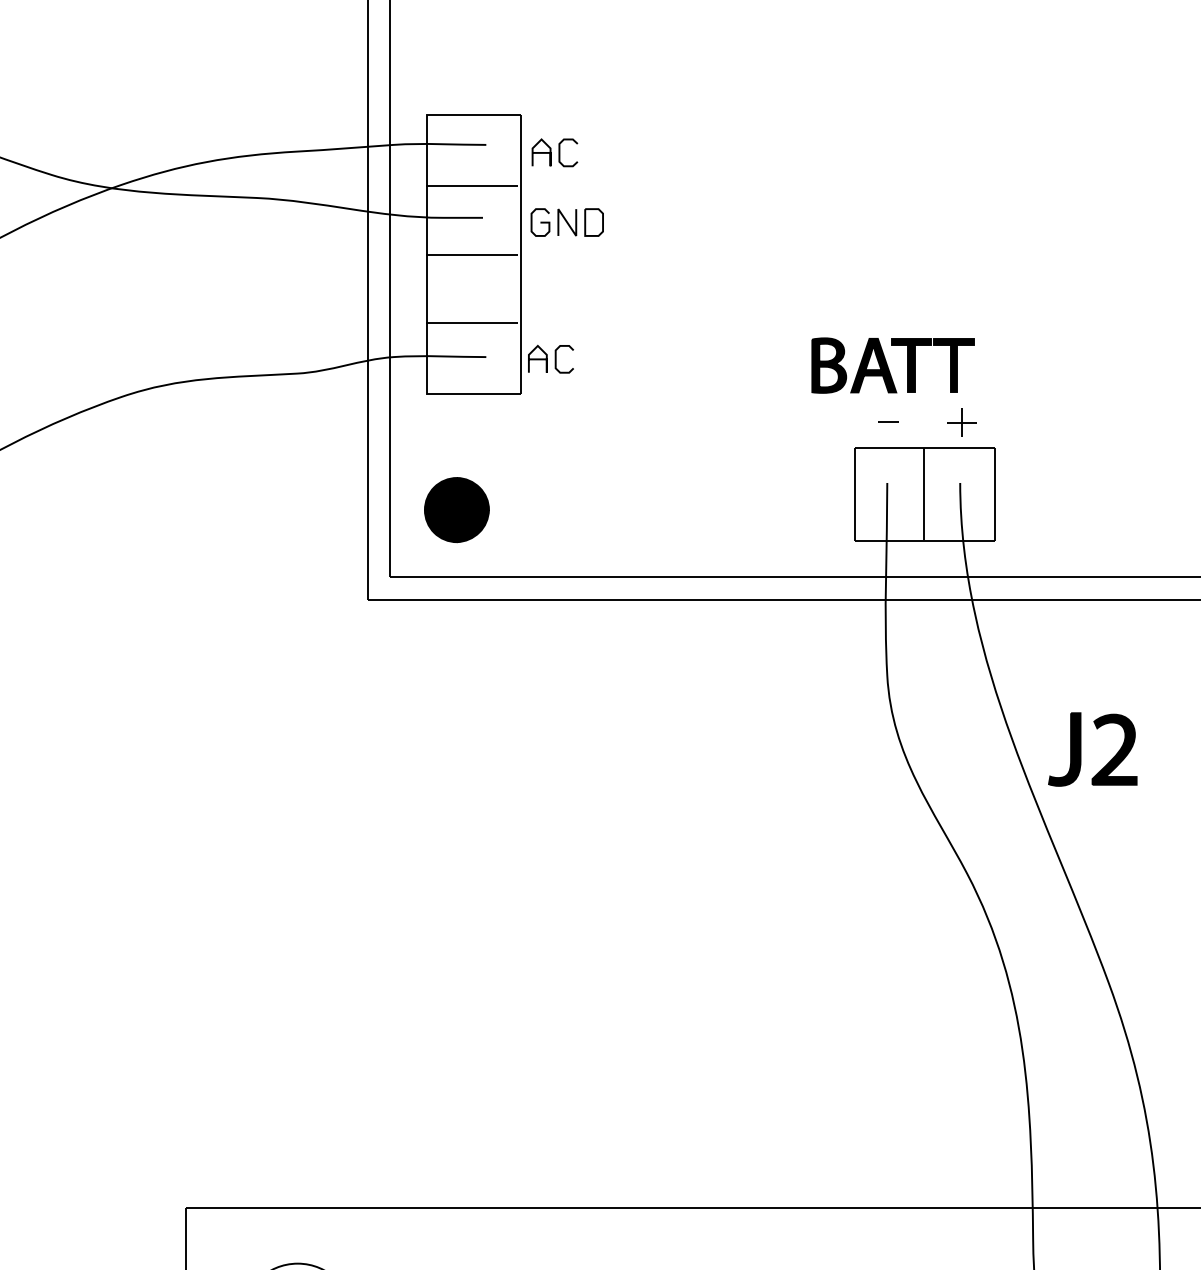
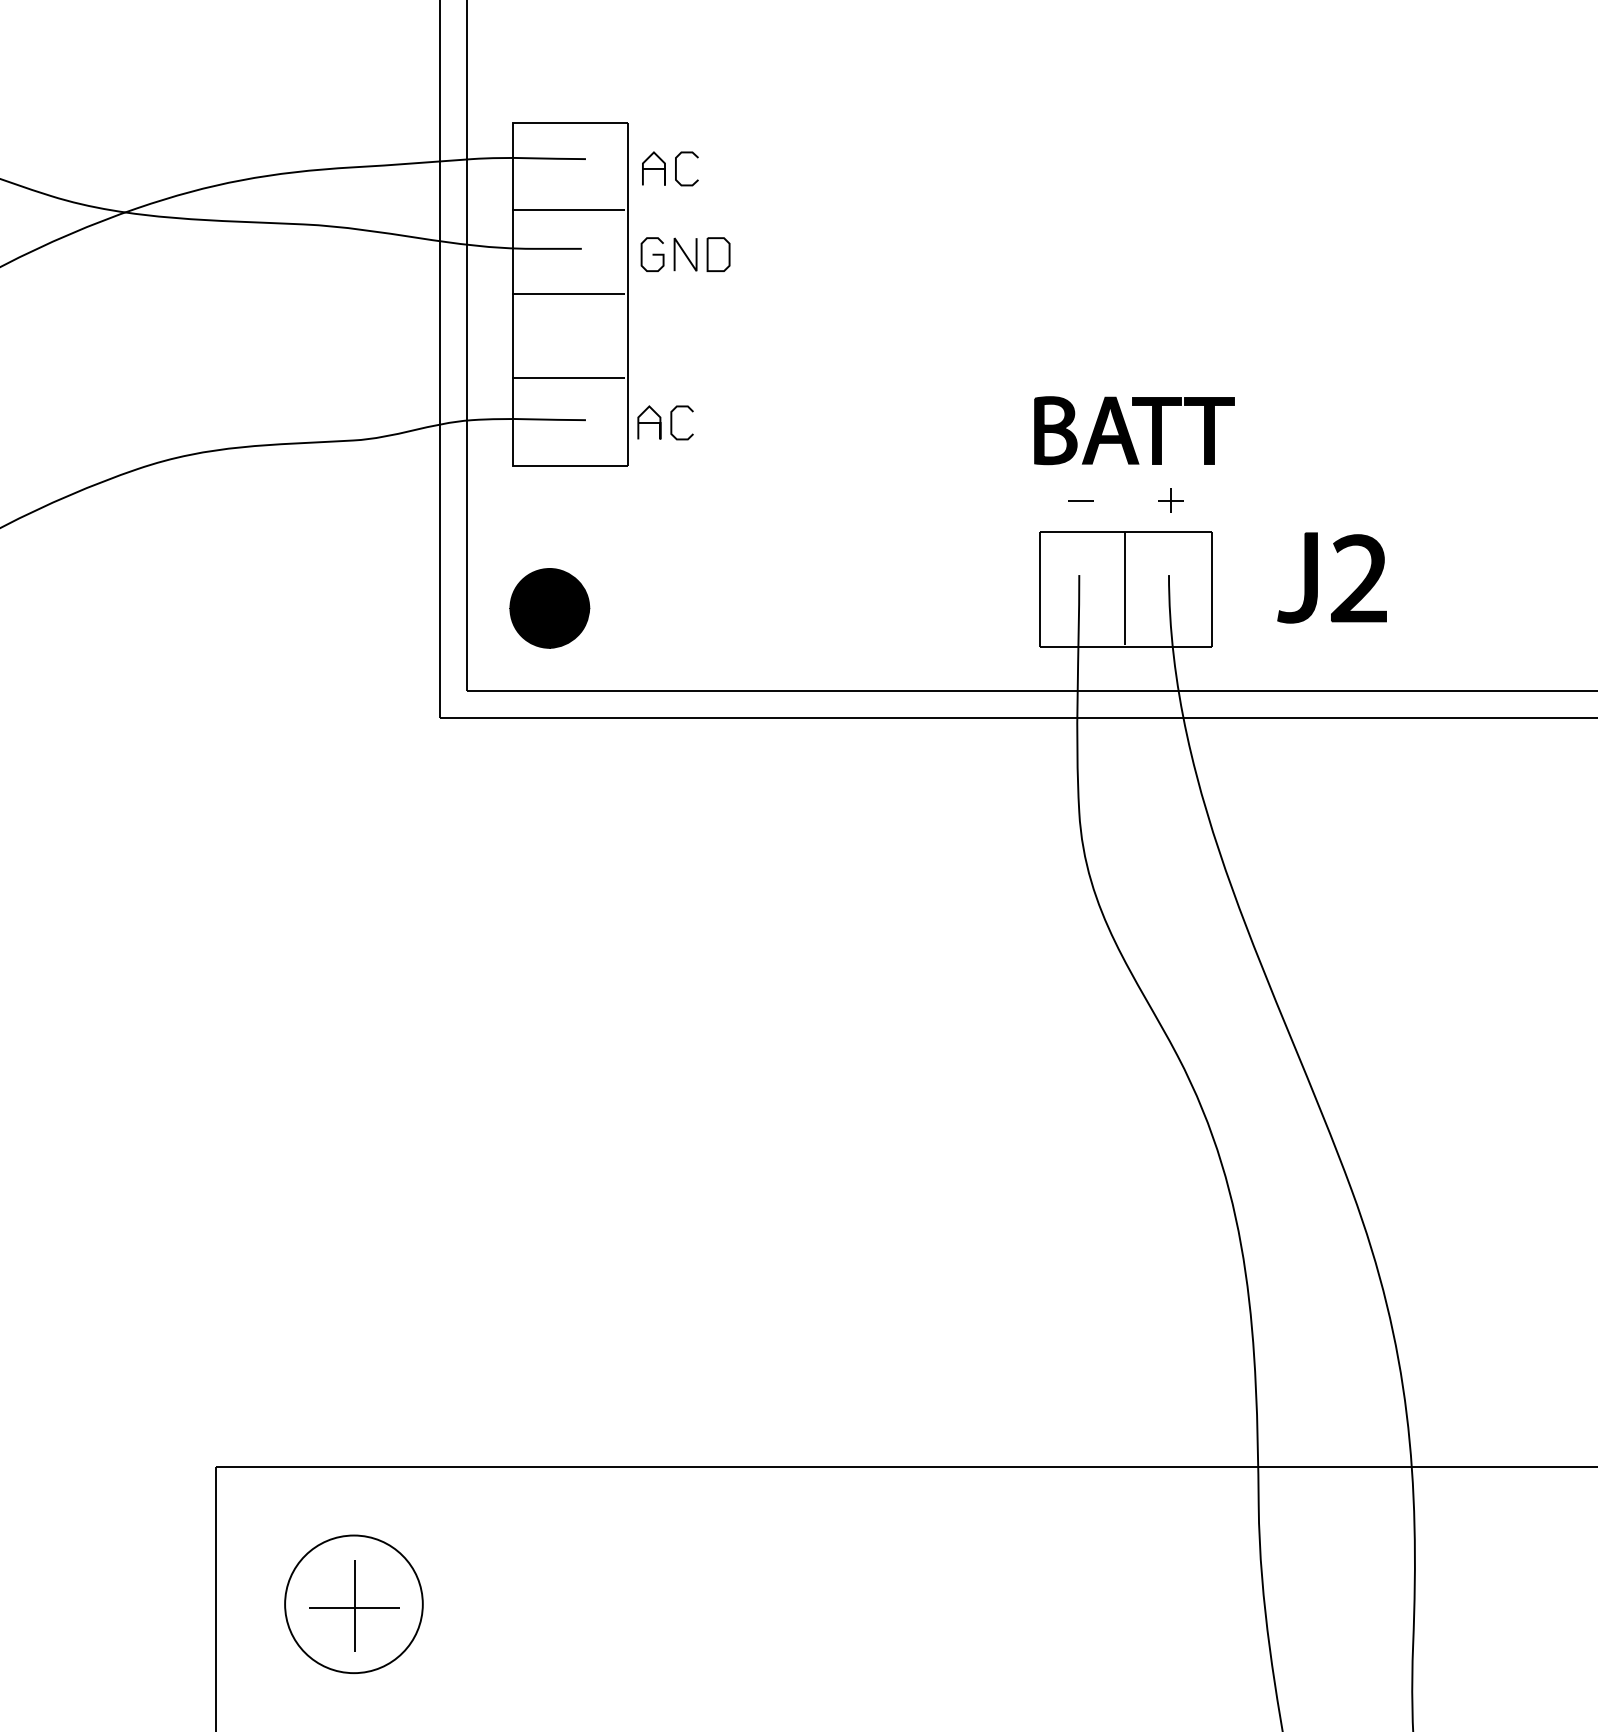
part: (888, 366) -> (1128, 431), moved
part: (961, 422) -> (1170, 500), size x0.71
part: (1080, 749) -> (1317, 577), moved

